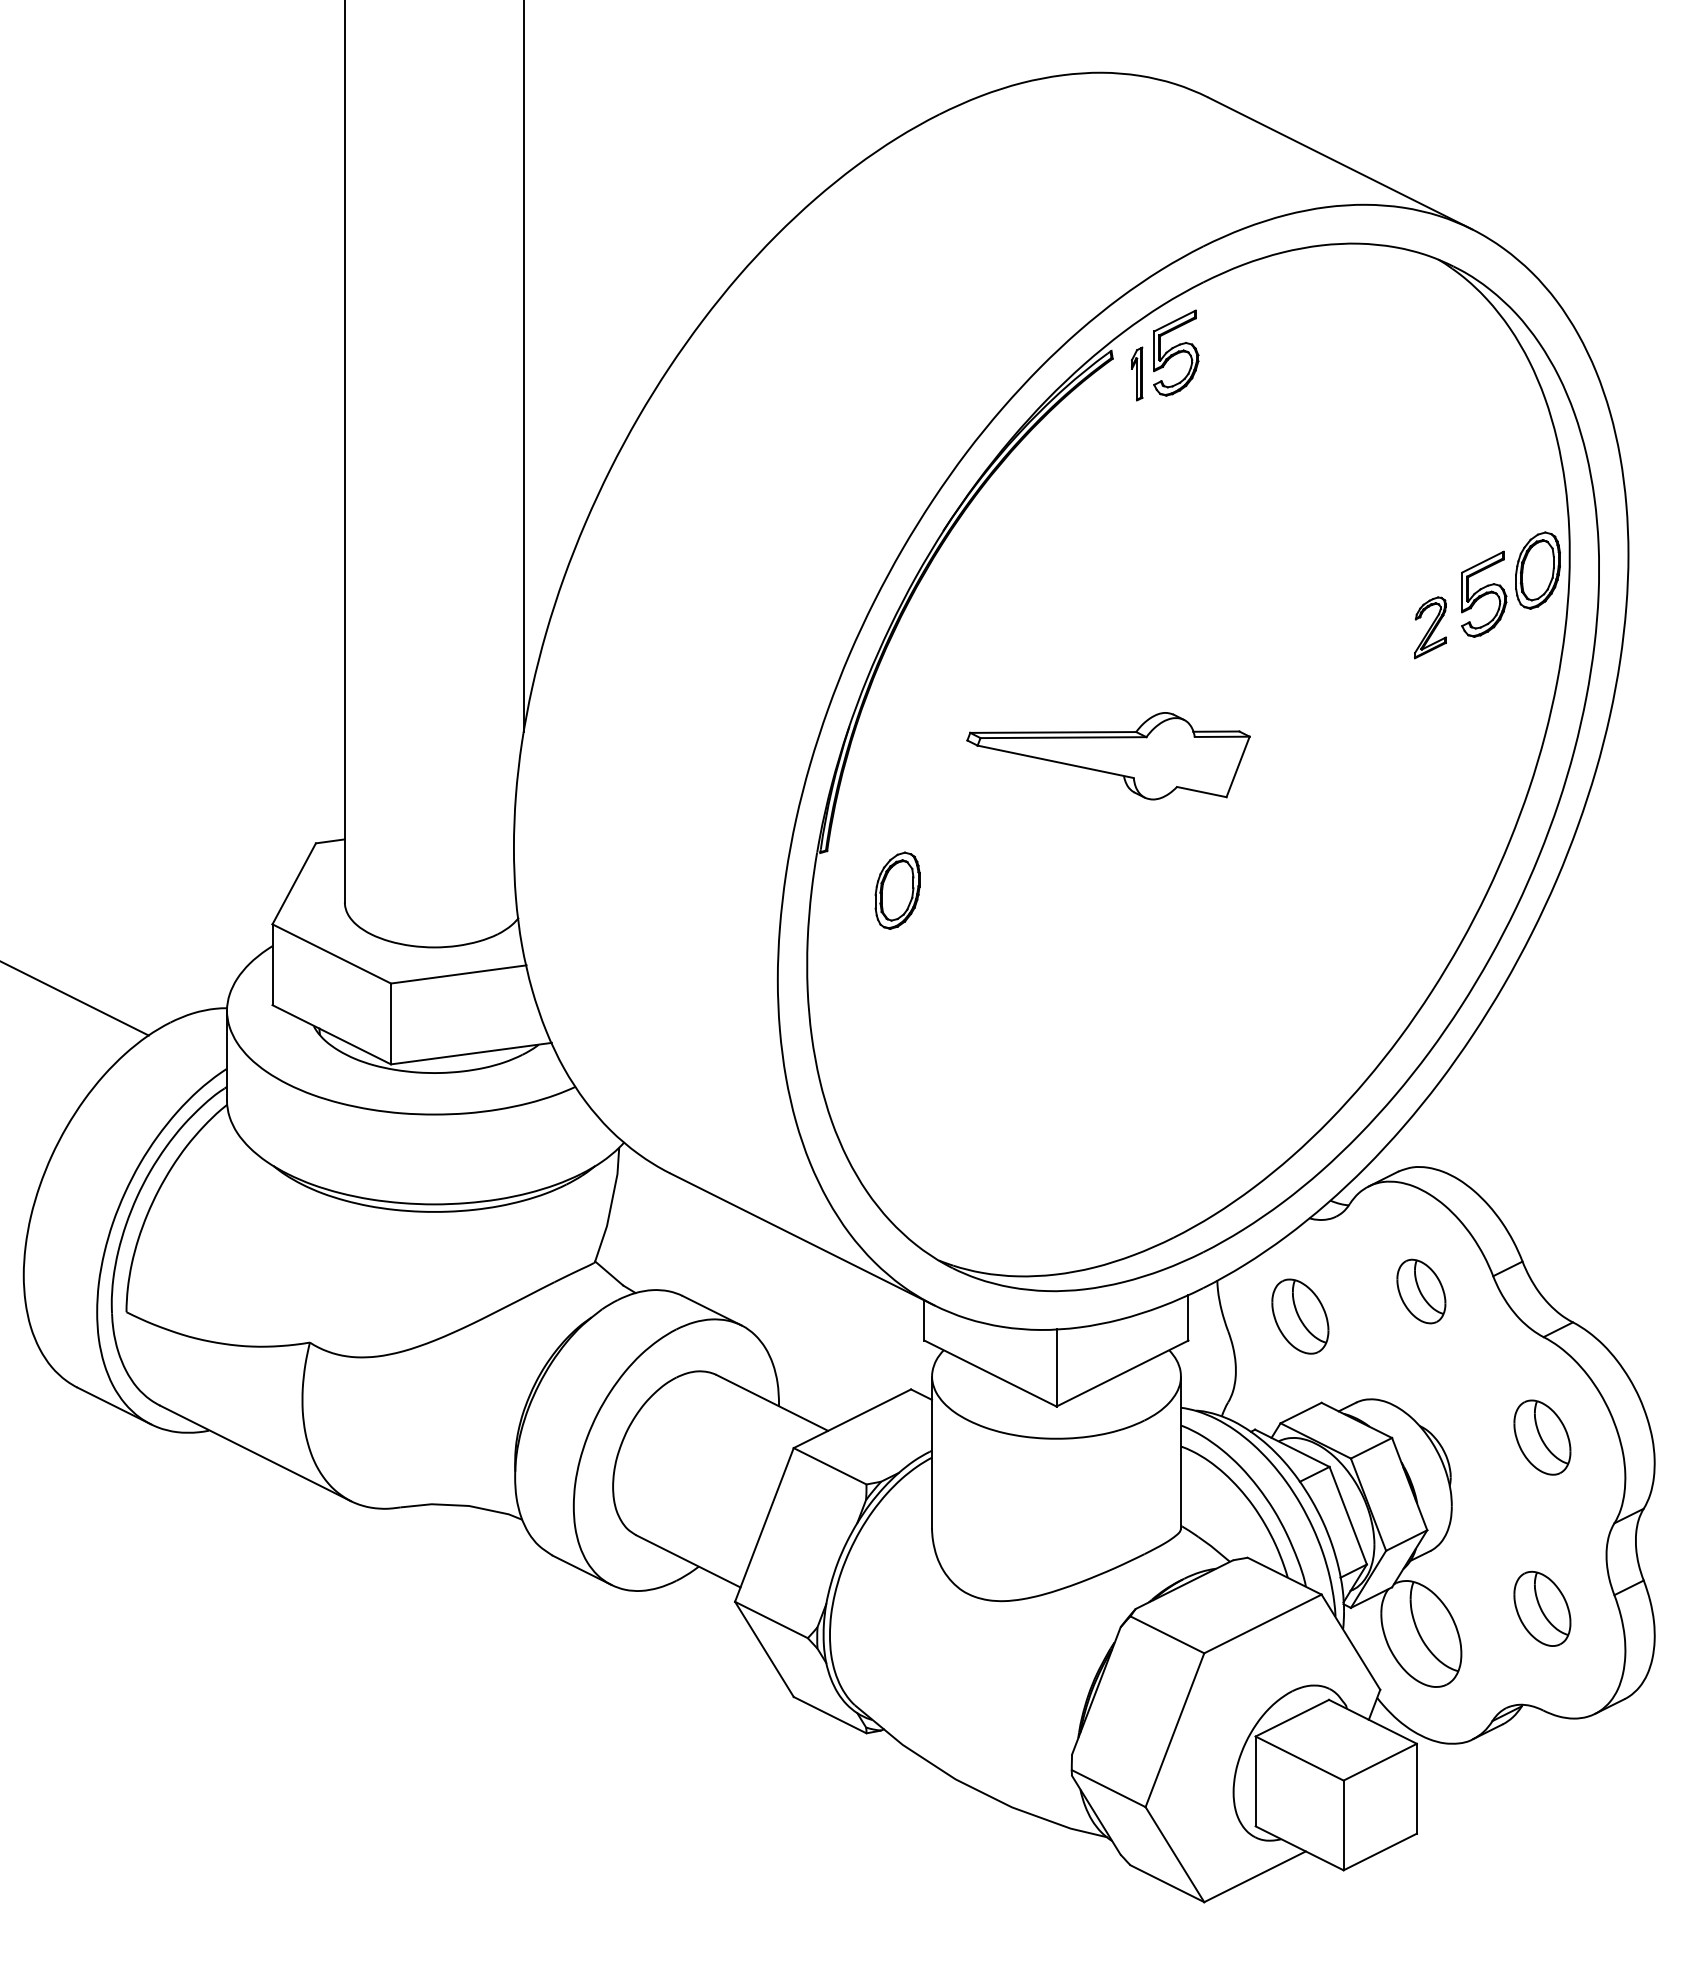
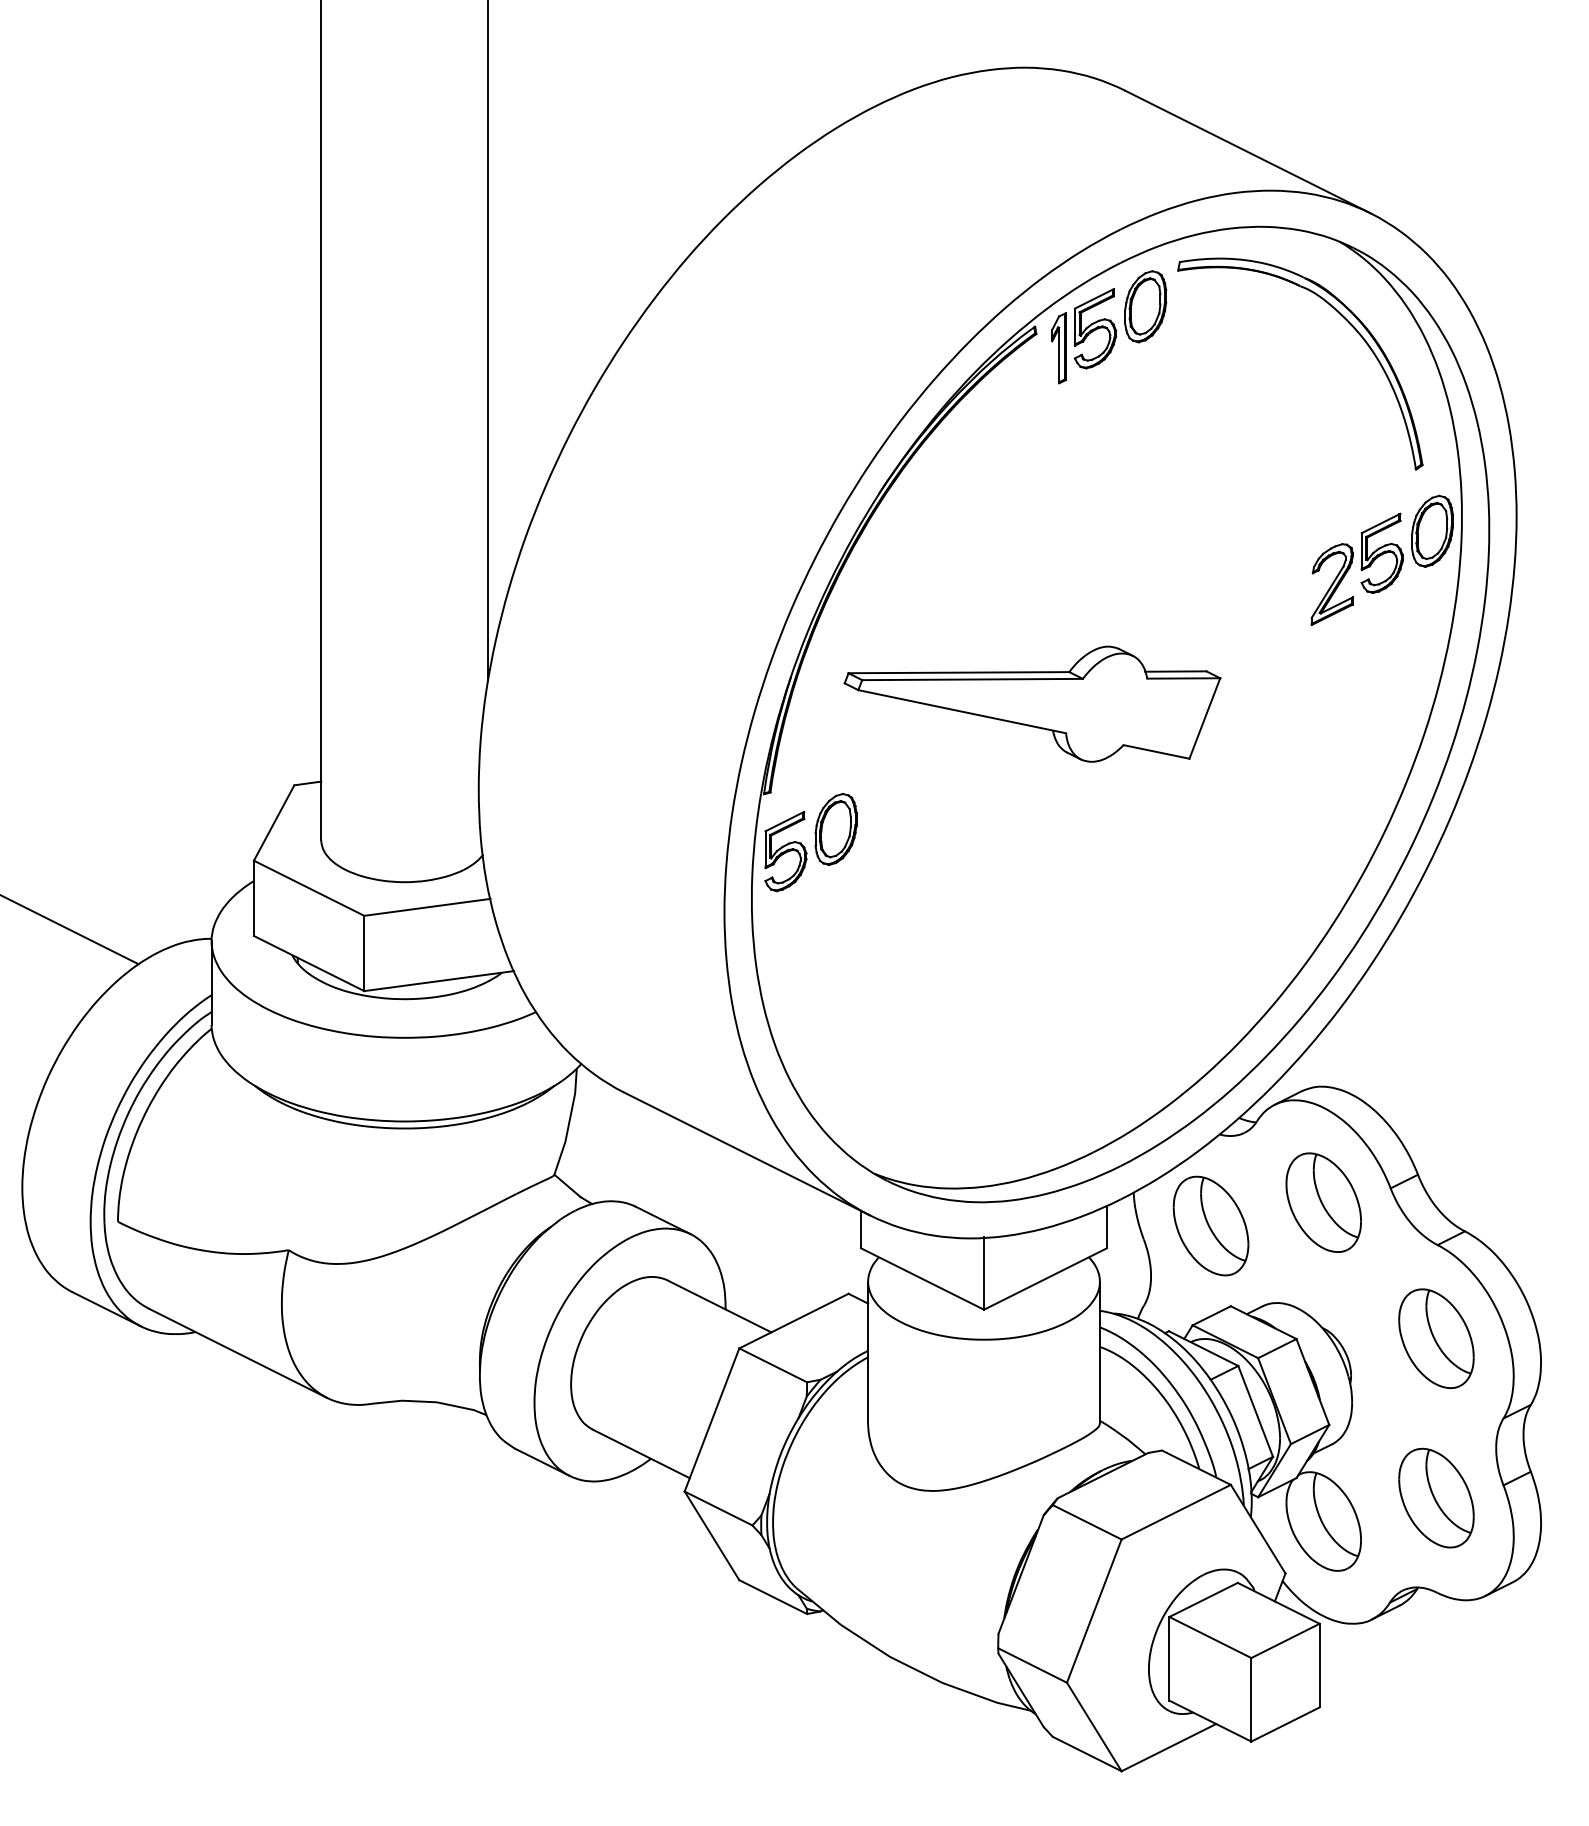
part: (1230, 329) -> (1146, 306), added
part: (1443, 342) -> (1344, 318), added
part: (1136, 373) -> (1058, 347), size x1.43
part: (1430, 627) -> (1332, 584), size x1.43
part: (1108, 755) -> (1032, 703), size x1.43
part: (843, 914) -> (785, 851), added
part: (1421, 1291) -> (1323, 1202), size x1.67
part: (1300, 1316) -> (1211, 1225), size x1.43
part: (1542, 1437) -> (1436, 1338), size x1.43
part: (1542, 1608) -> (1436, 1497), size x1.43

